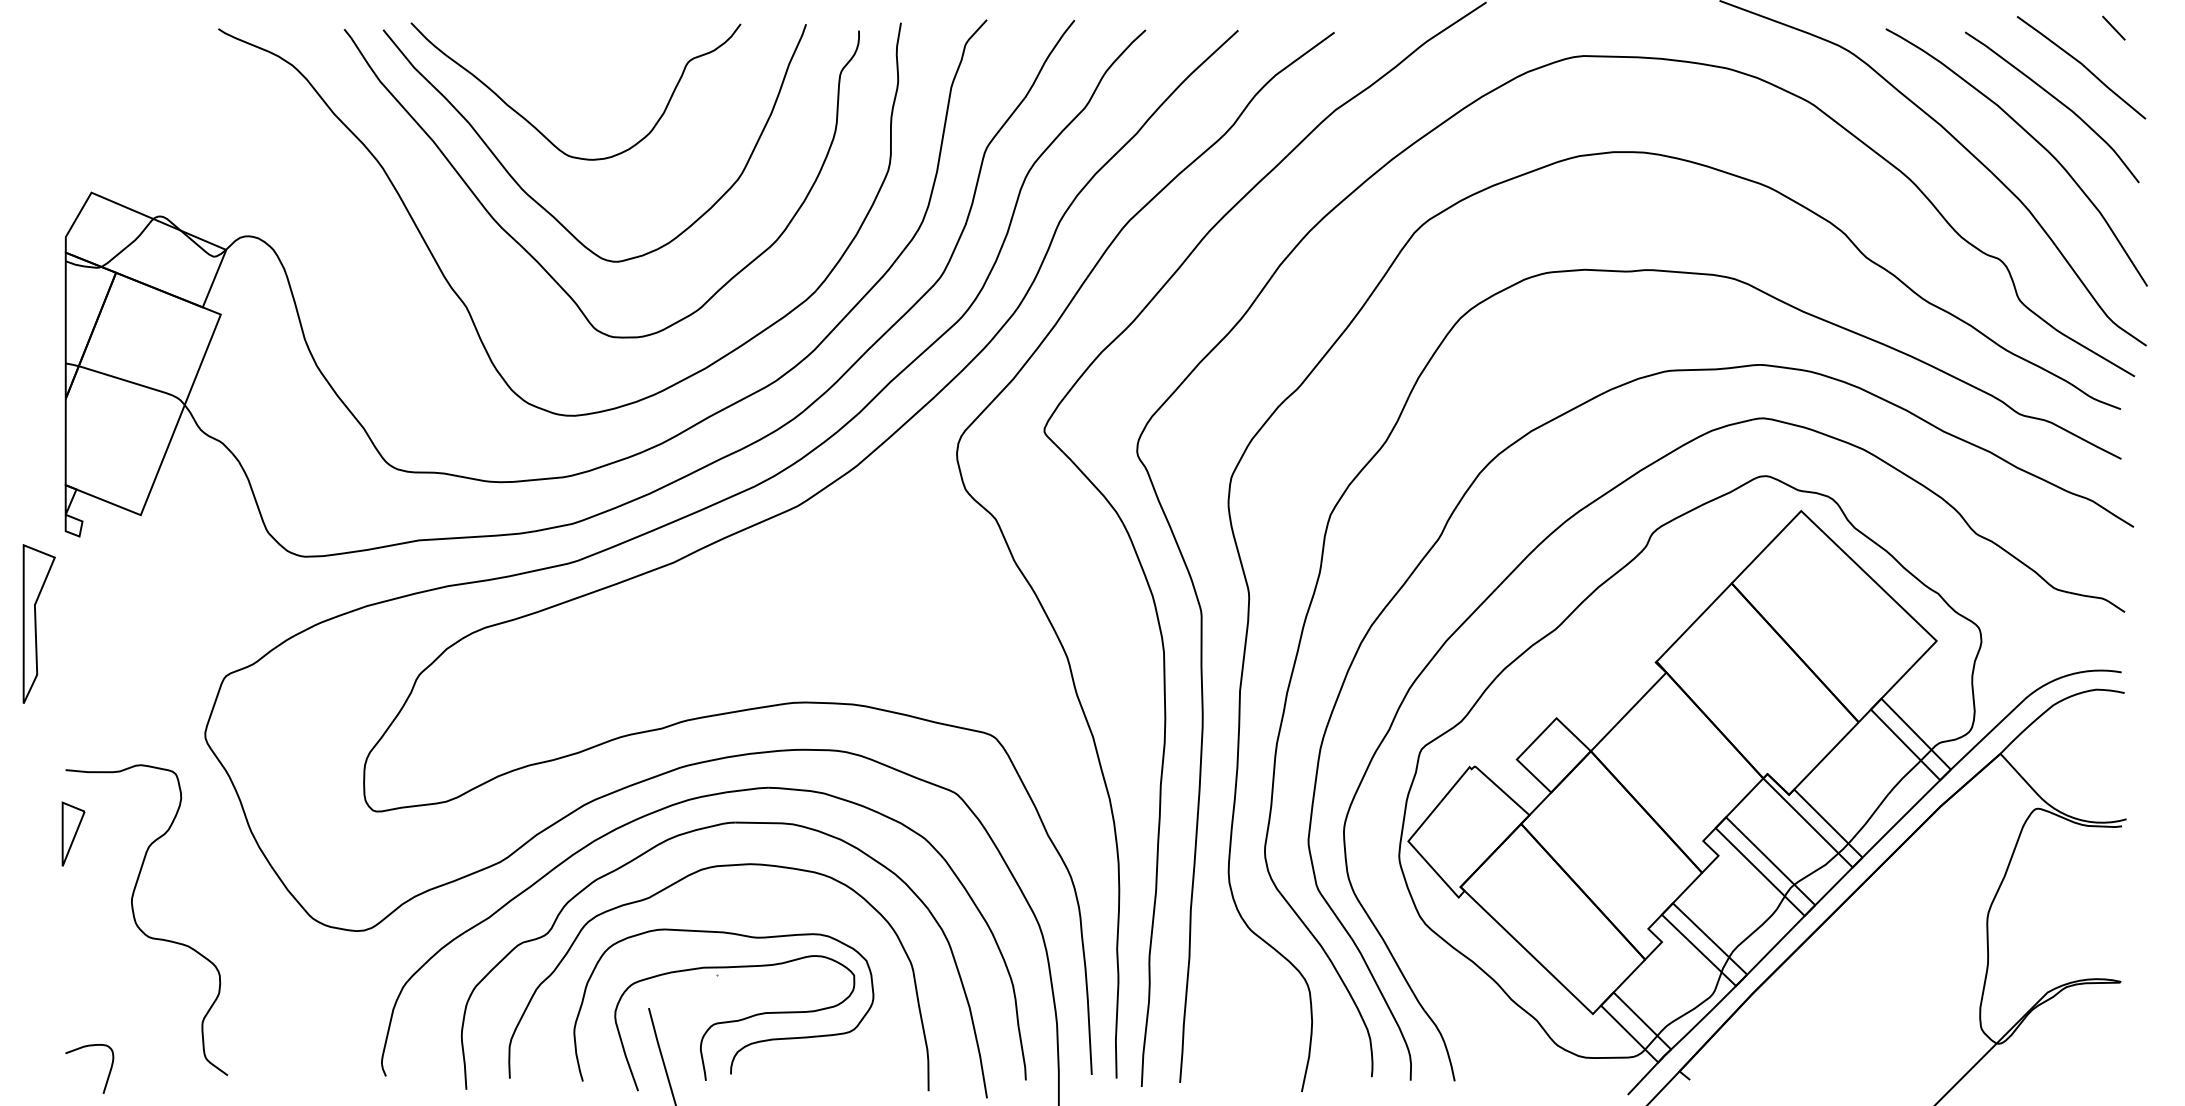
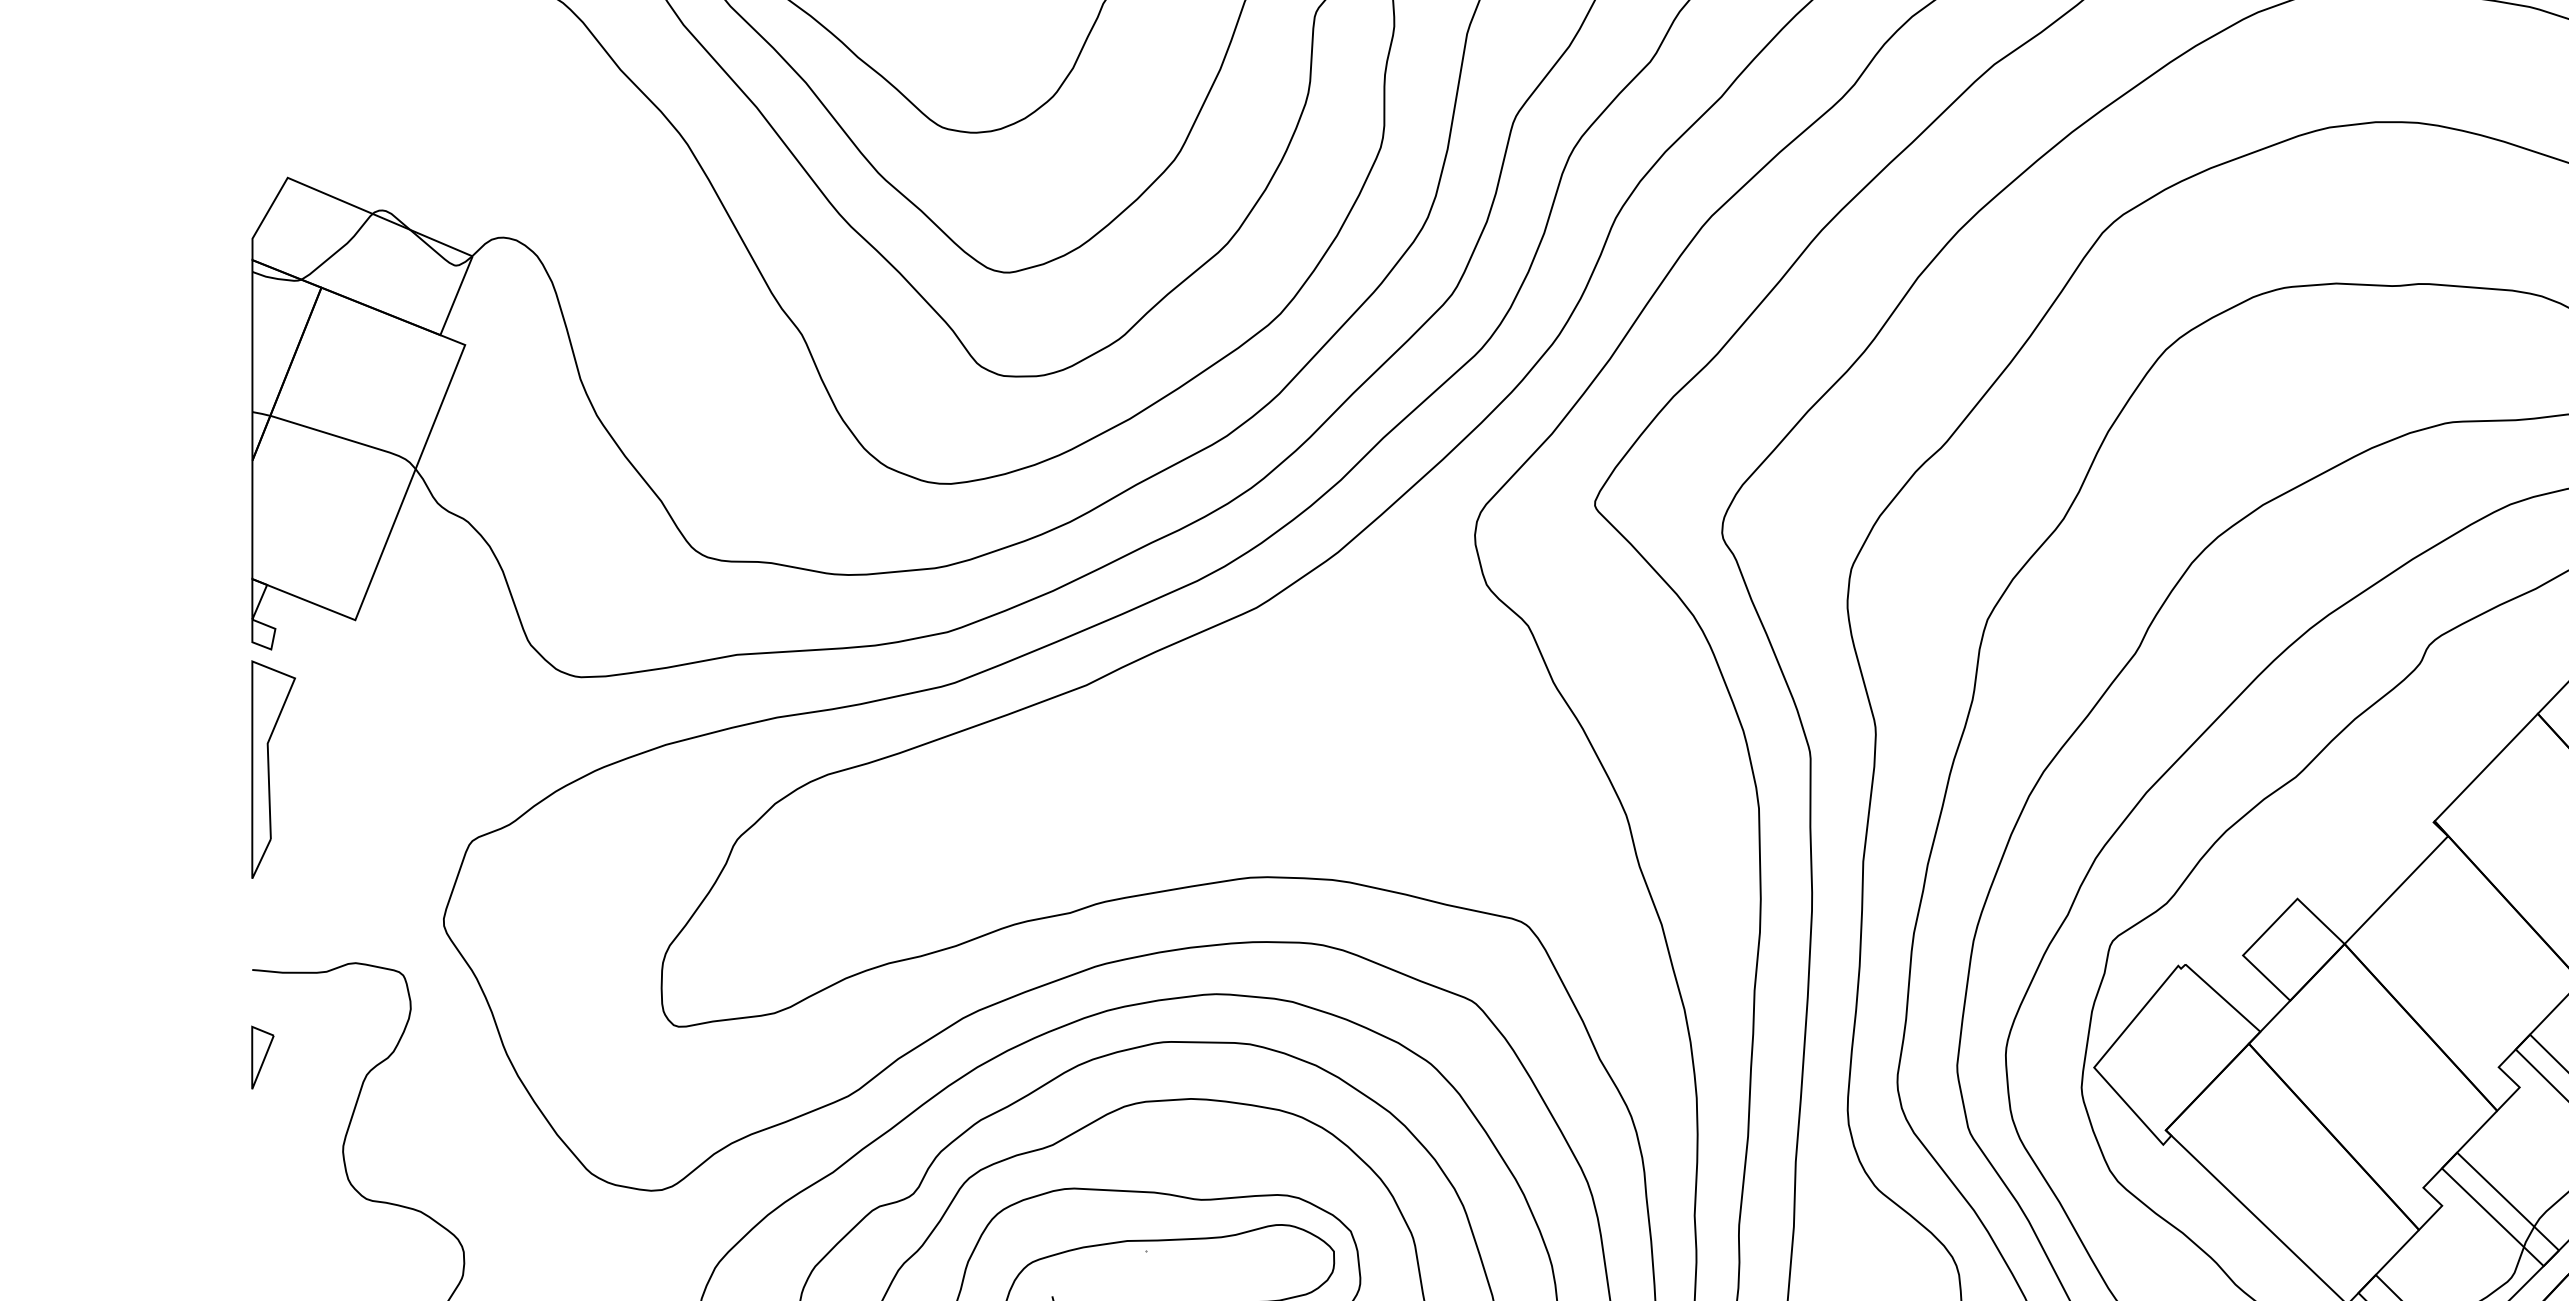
part: (38, 623) -> (272, 768), moved
part: (72, 833) -> (261, 1056), size x0.71

